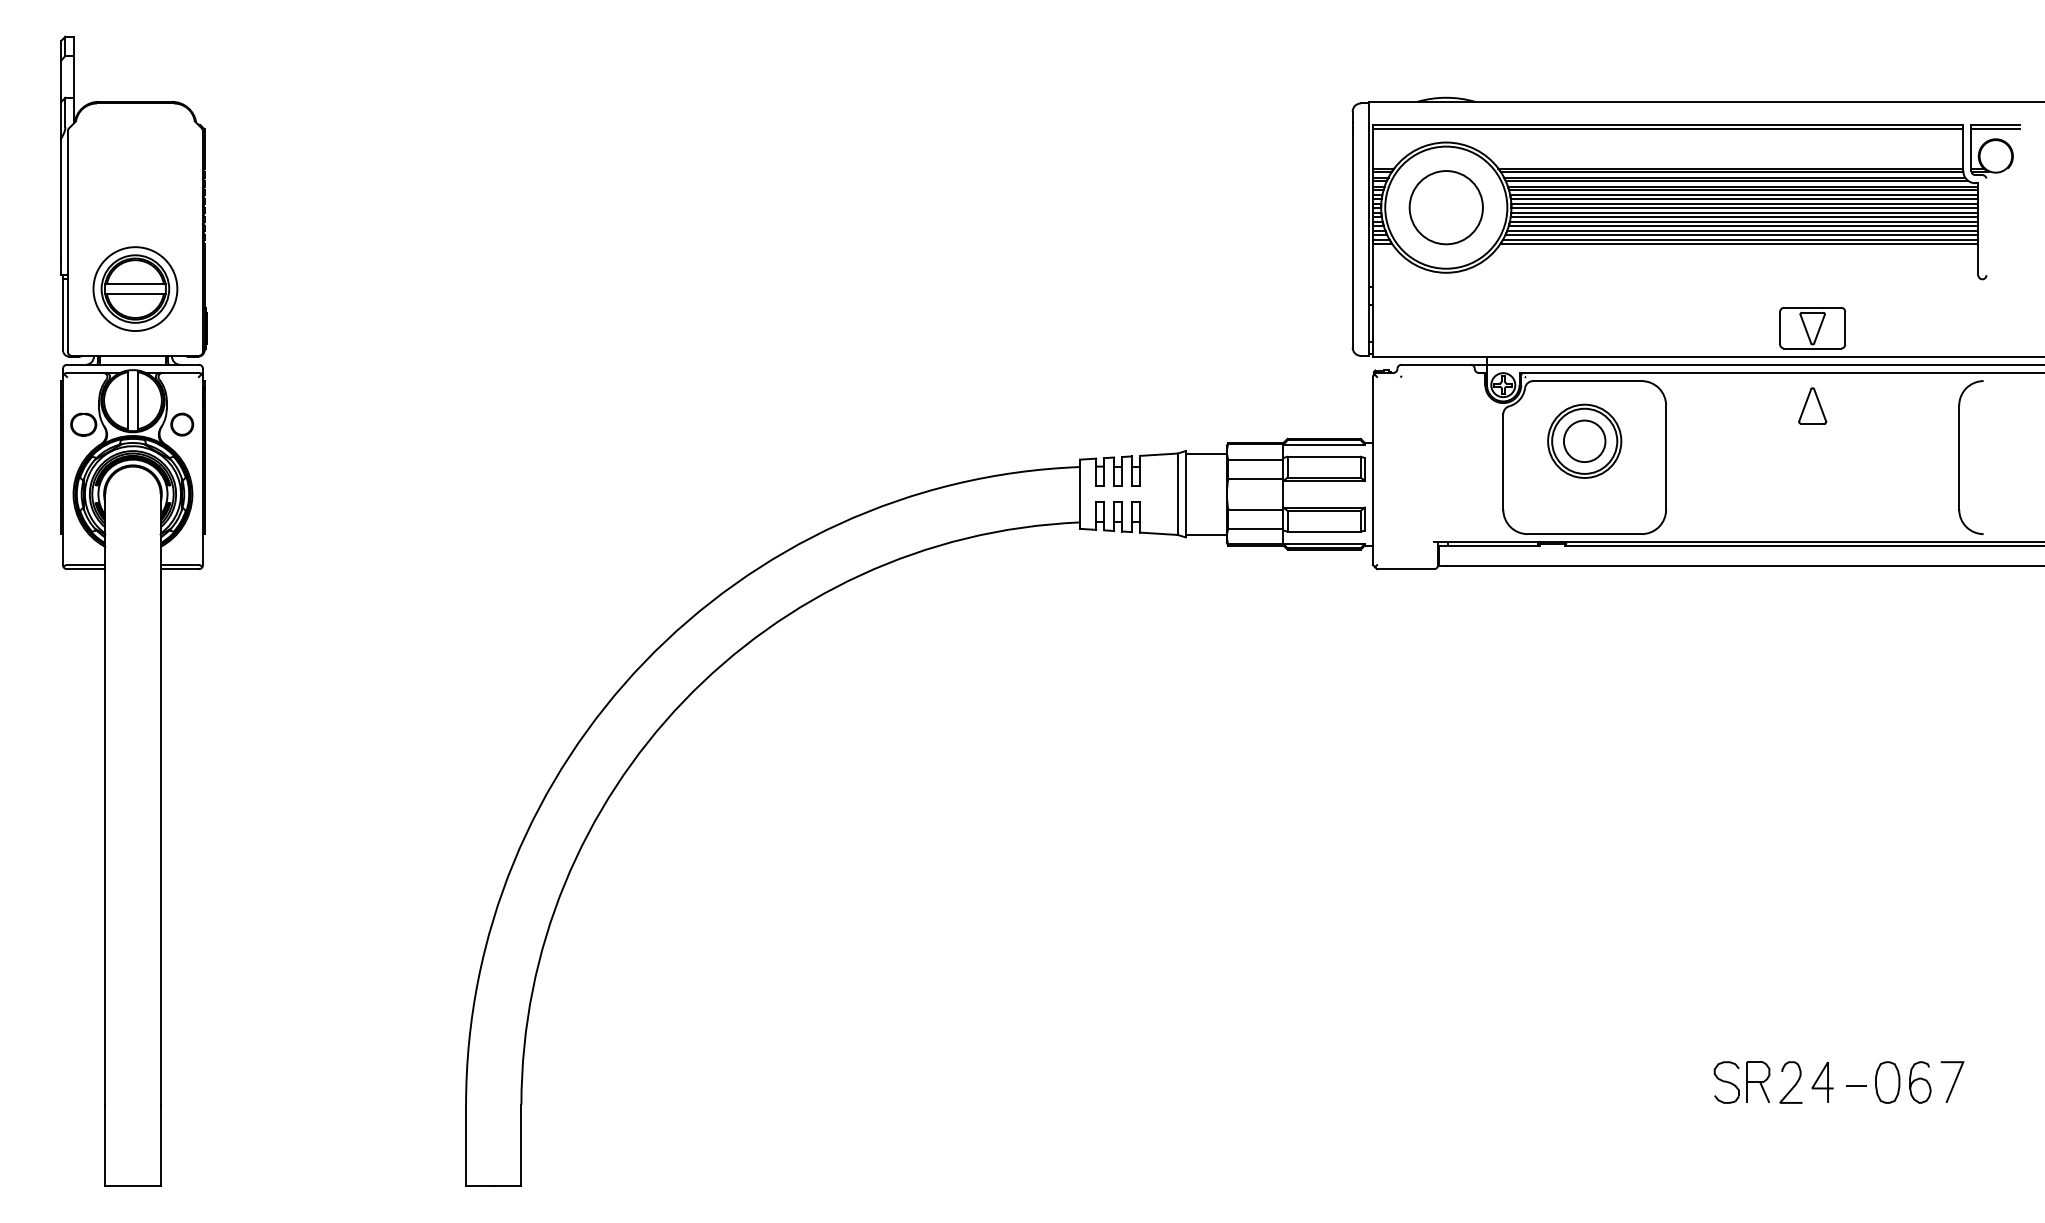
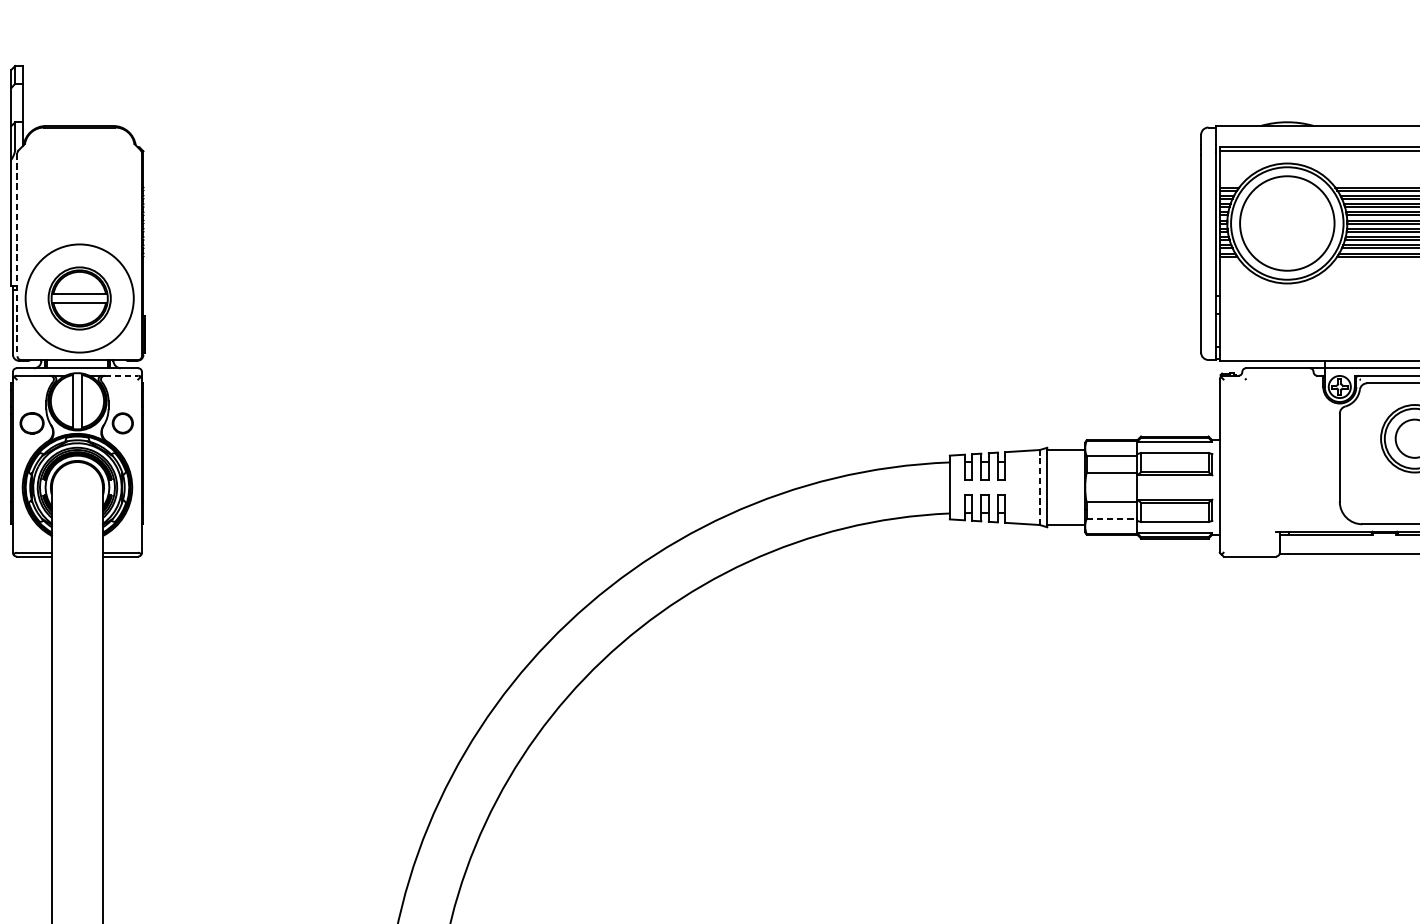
circle: (1445, 207) -> (1286, 223), size x1.4
line: (67, 242) -> (17, 255), solid -> dashed
circle: (135, 289) -> (79, 298), size x1.4
line: (181, 372) -> (122, 375), solid -> dashed
line: (1177, 496) -> (1039, 489), solid -> dashed
line: (1255, 528) -> (1111, 519), solid -> dashed

